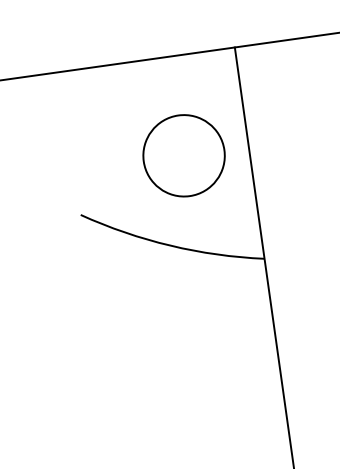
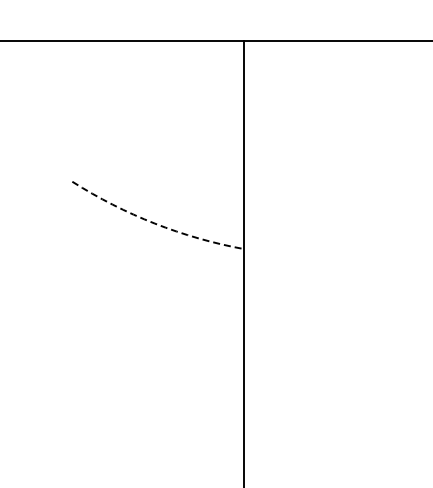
circle: (183, 155) -> (179, 138), removed
arc: (170, 245) -> (154, 223), solid -> dashed

